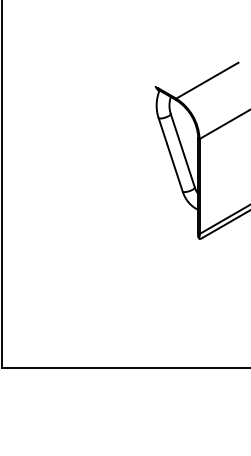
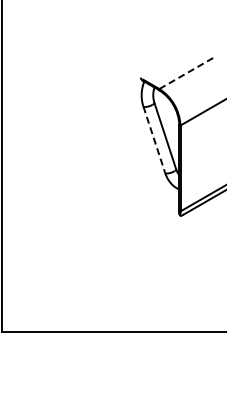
line: (207, 80) -> (187, 72), solid -> dashed
line: (170, 154) -> (154, 139), solid -> dashed

